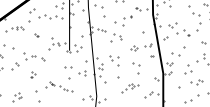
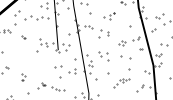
part: (123, 20) -> (109, 15), size x0.6
part: (34, 56) -> (23, 58), removed
part: (136, 68) -> (126, 62), size x1.4

